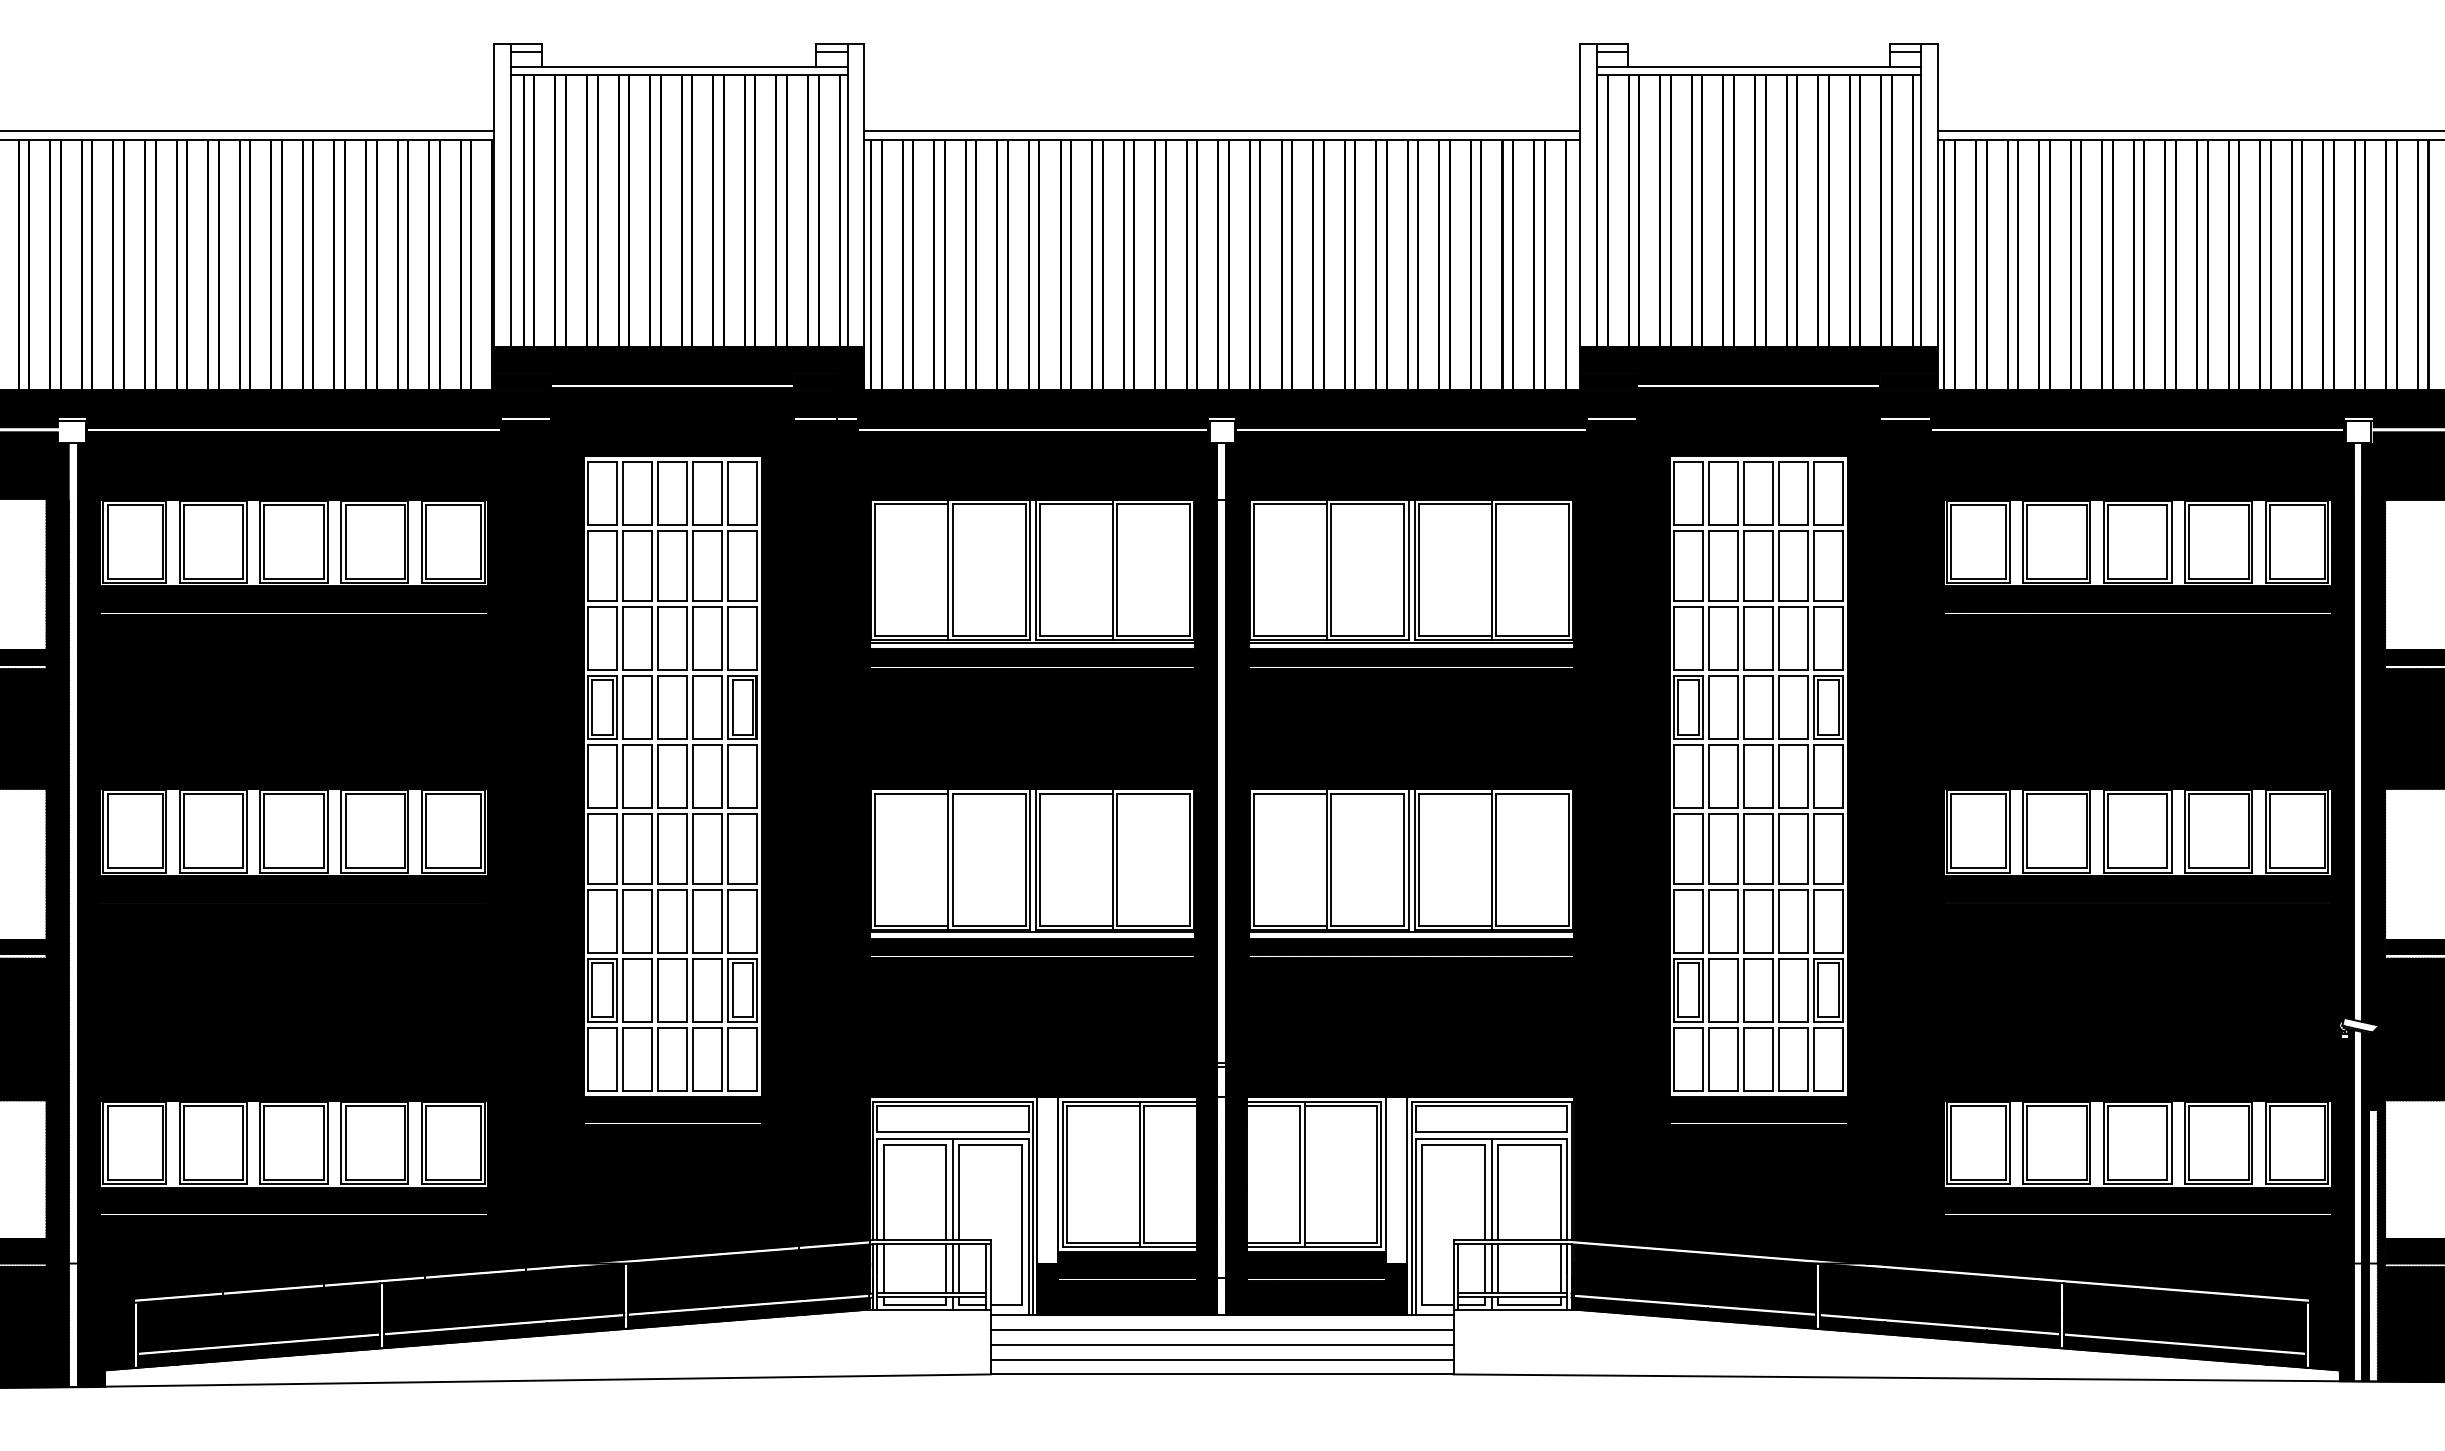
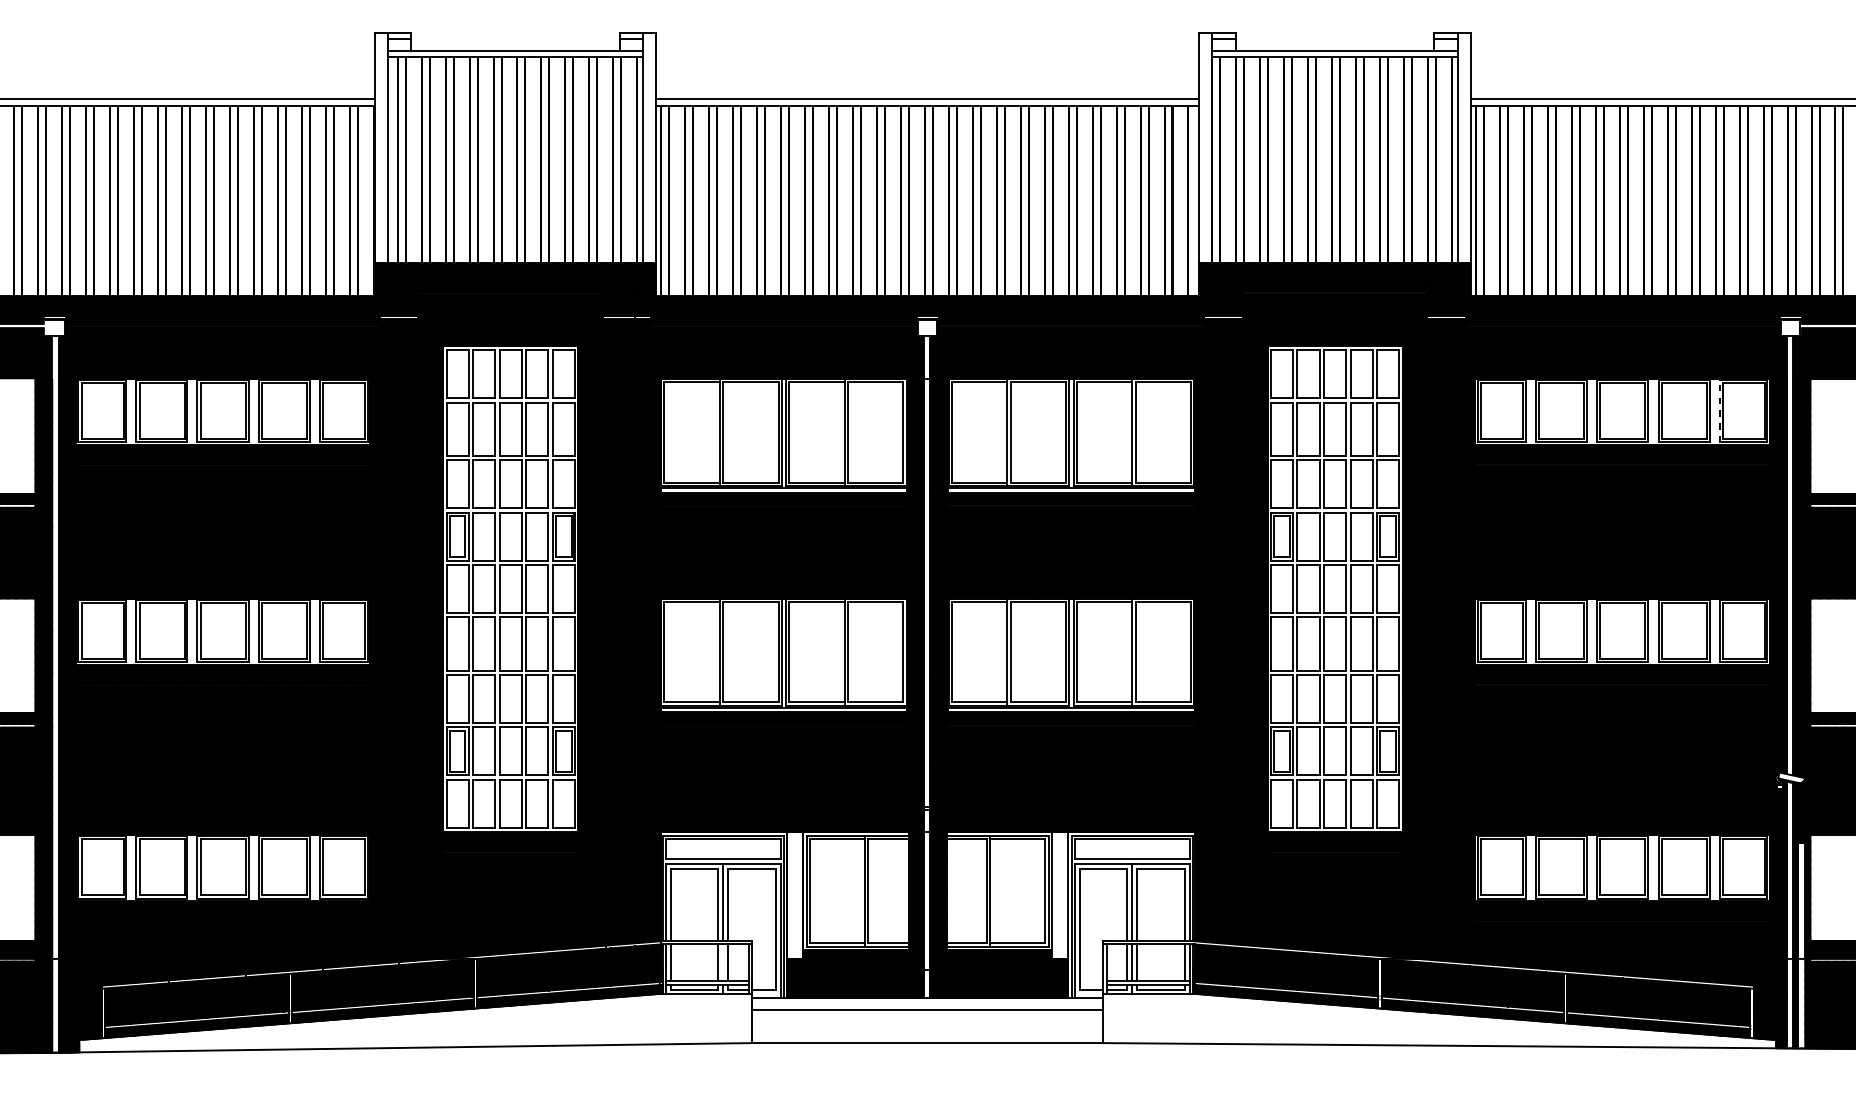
line: (2265, 541) -> (1719, 410), solid -> dashed
line: (952, 1268) -> (723, 962), removed
line: (1221, 1344) -> (927, 1020), removed
line: (1221, 1359) -> (927, 1031), removed

